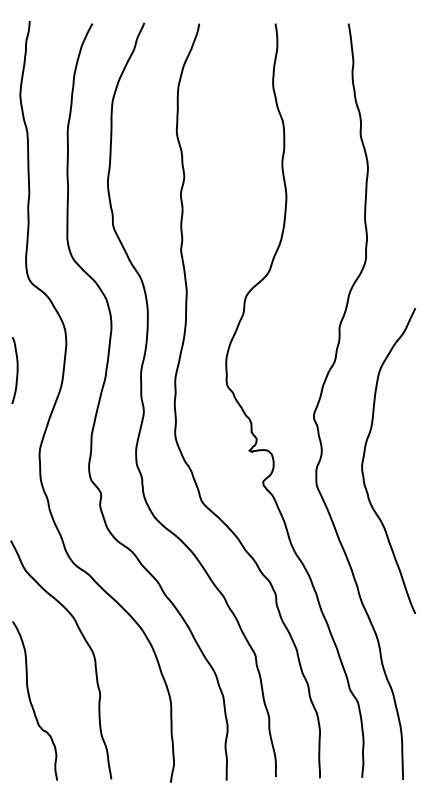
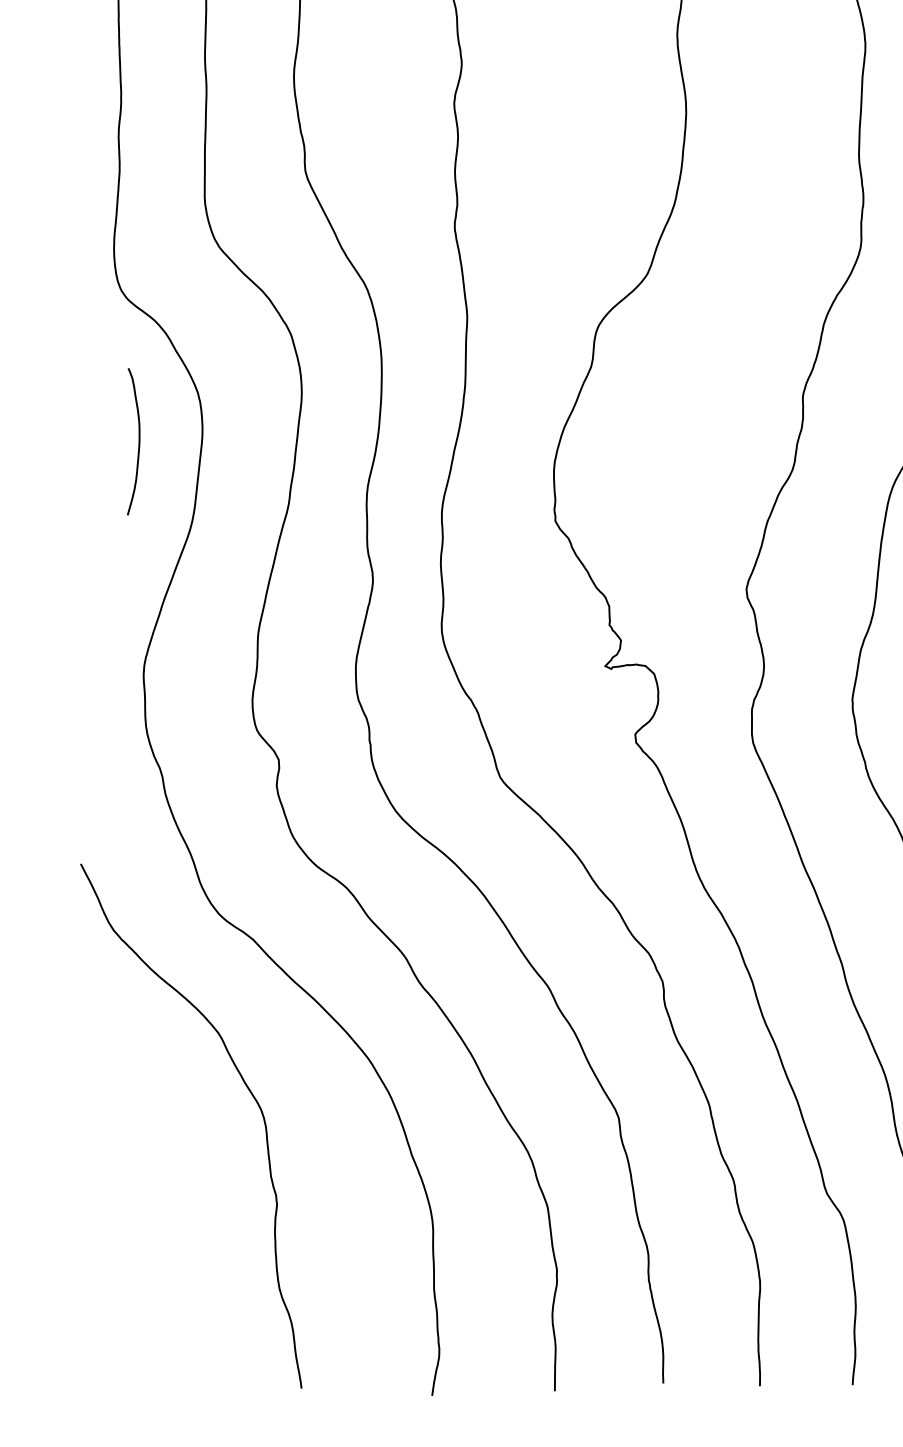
curve: (16, 370) -> (136, 441), moved
curve: (31, 701) -> (125, 1217), removed

